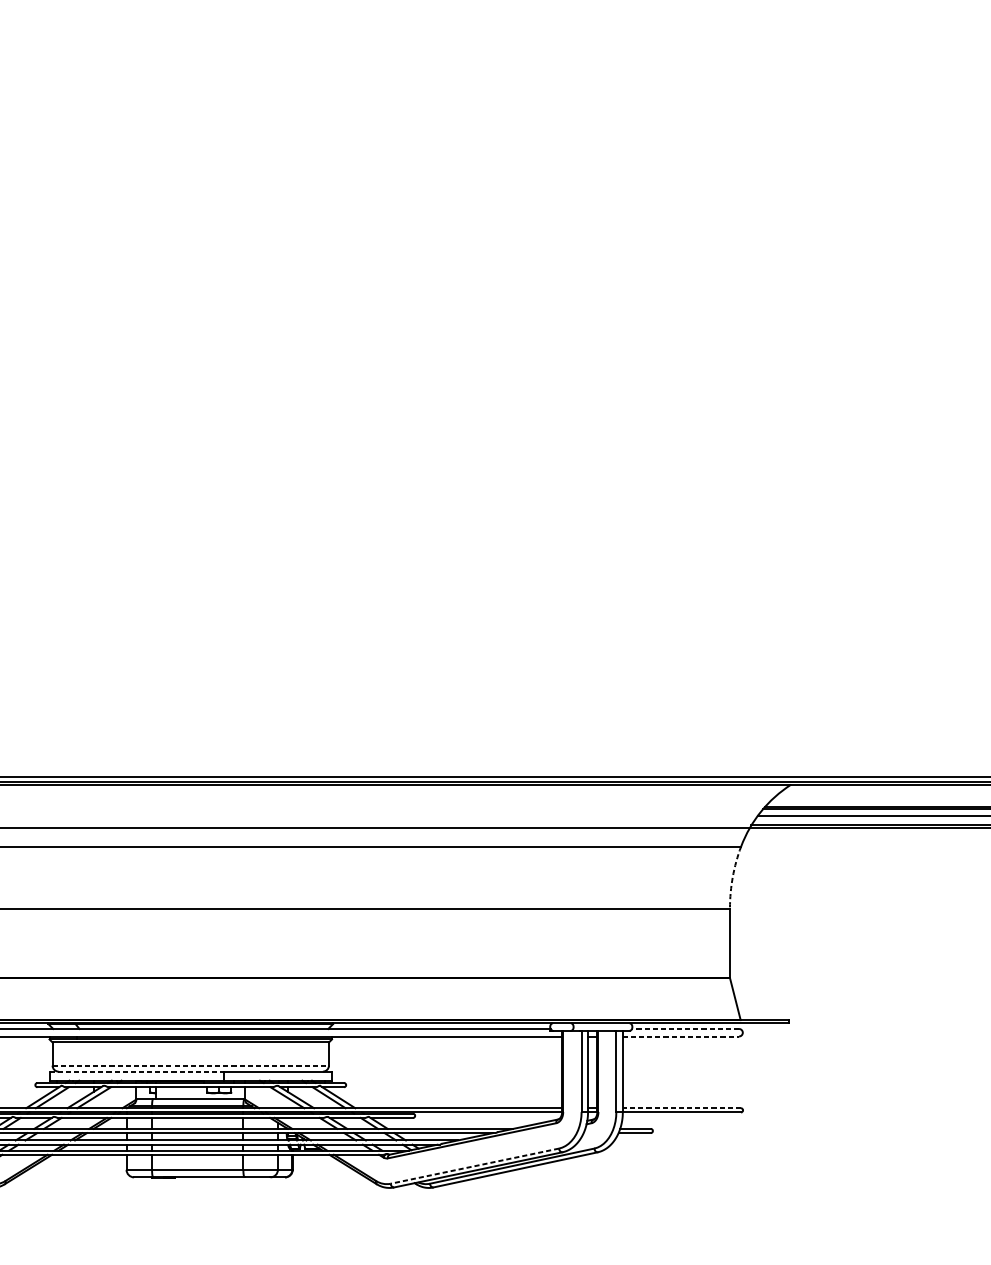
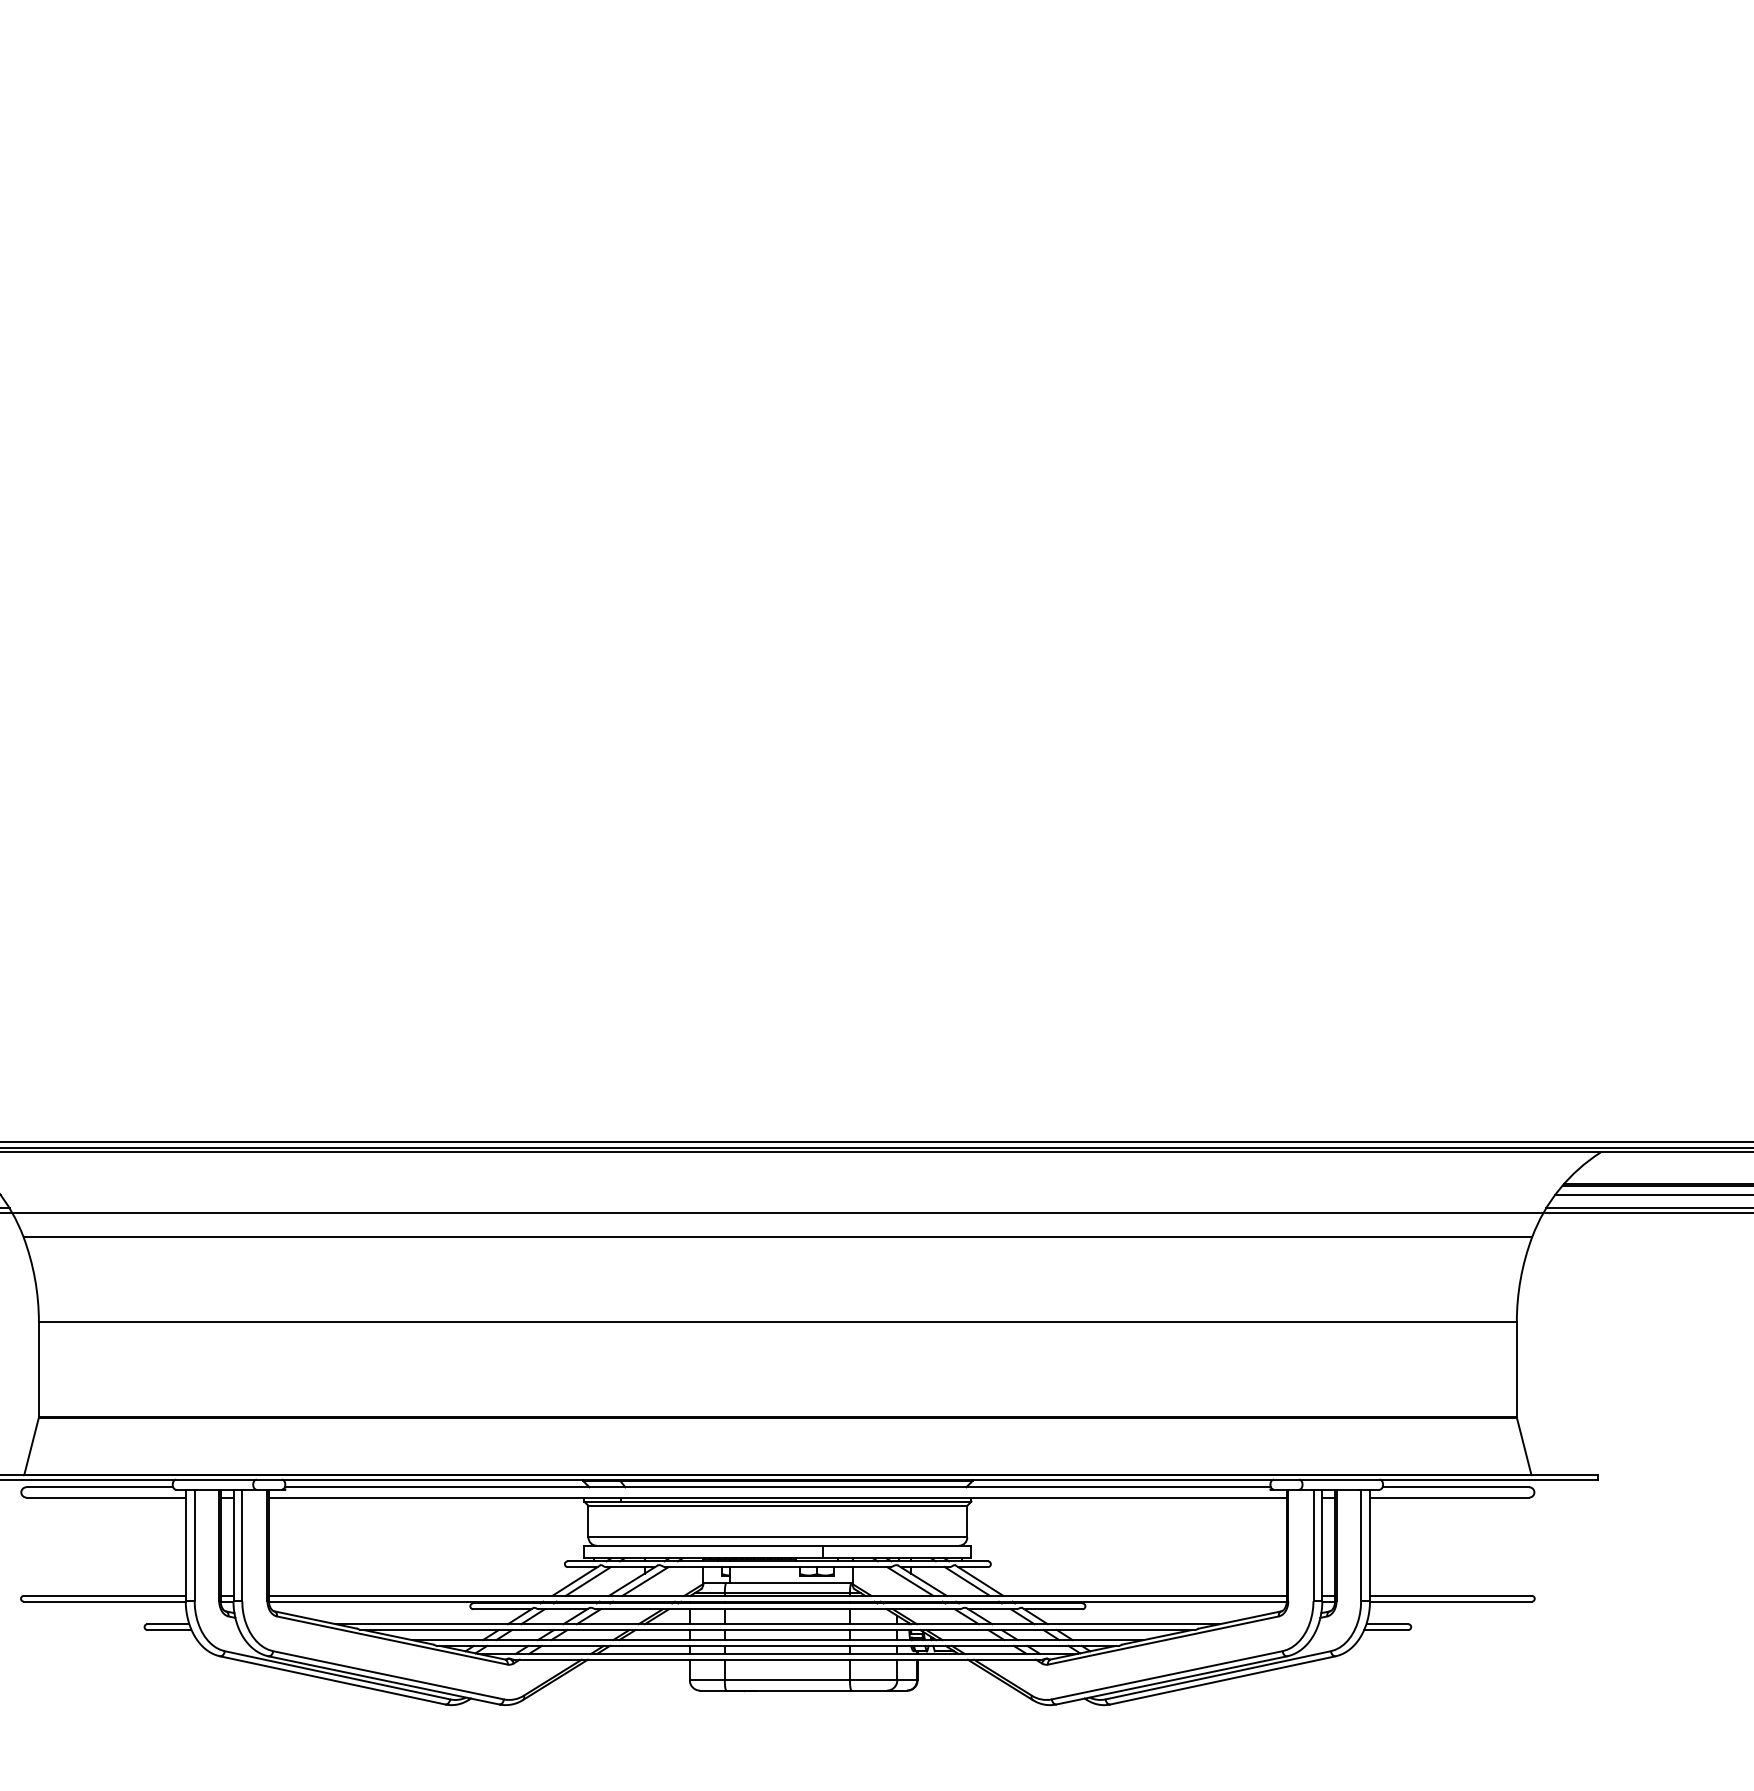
arc: (732, 877) -> (1520, 1279), dashed -> solid
line: (685, 1029) -> (1455, 1487), dashed -> solid
line: (680, 1036) -> (1449, 1497), dashed -> solid
line: (191, 1065) -> (778, 1537), dashed -> solid
line: (137, 1071) -> (704, 1545), dashed -> solid
line: (681, 1107) -> (1450, 1595), dashed -> solid
line: (475, 1166) -> (1167, 1675), dashed -> solid

